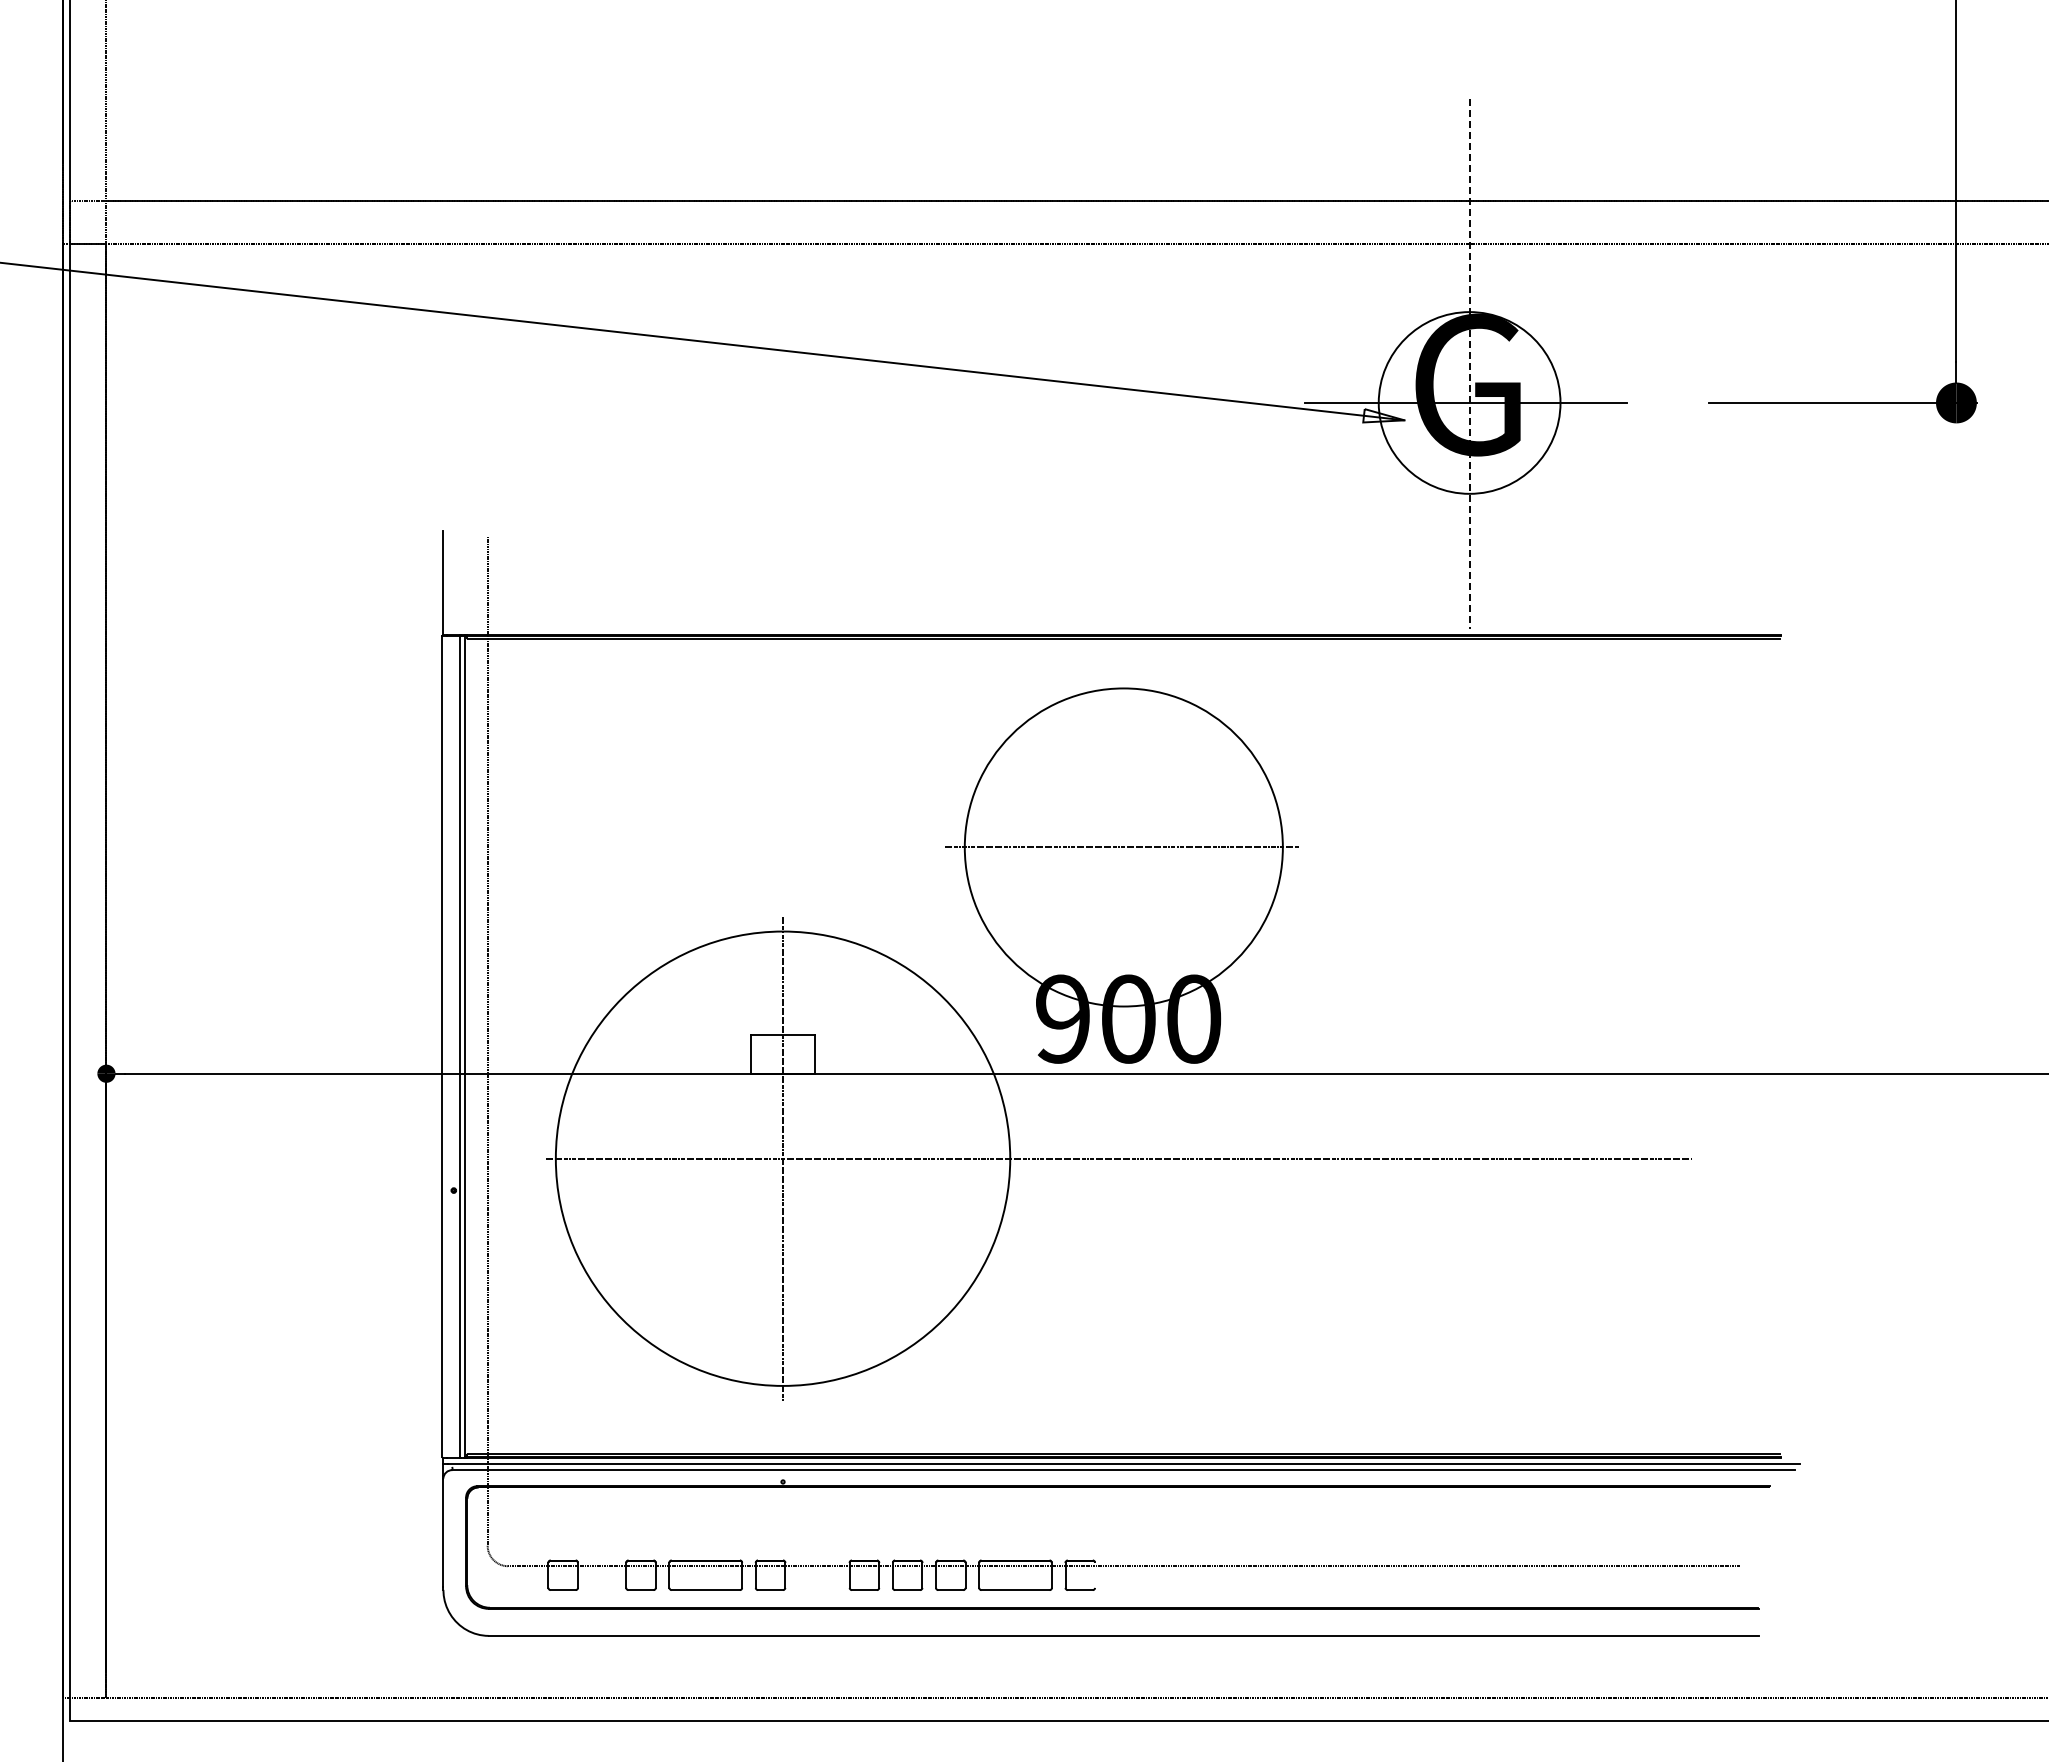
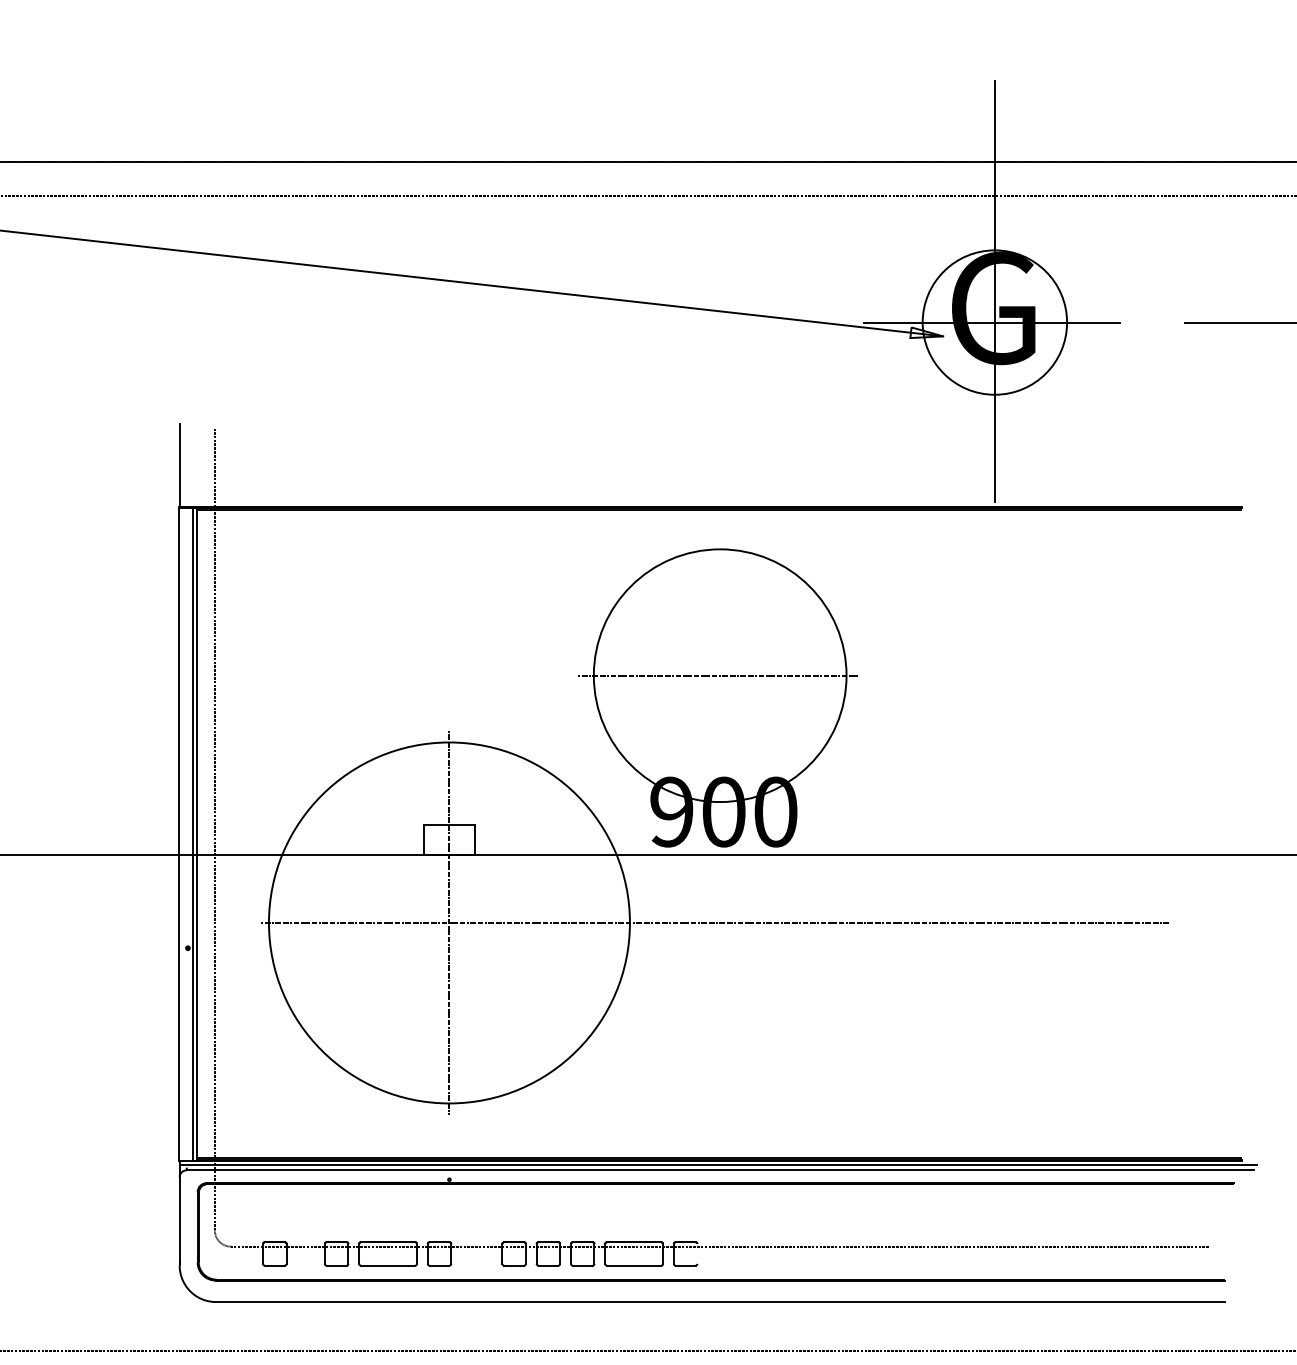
line: (1469, 364) -> (994, 292), dashed -> solid

